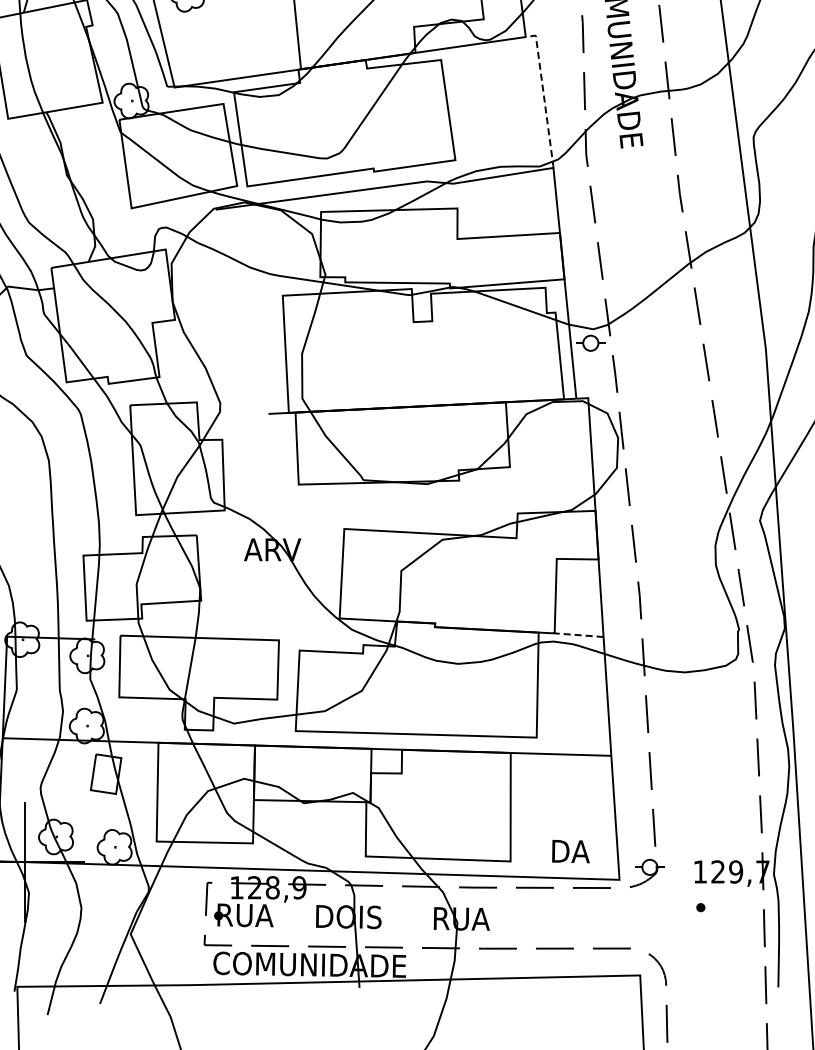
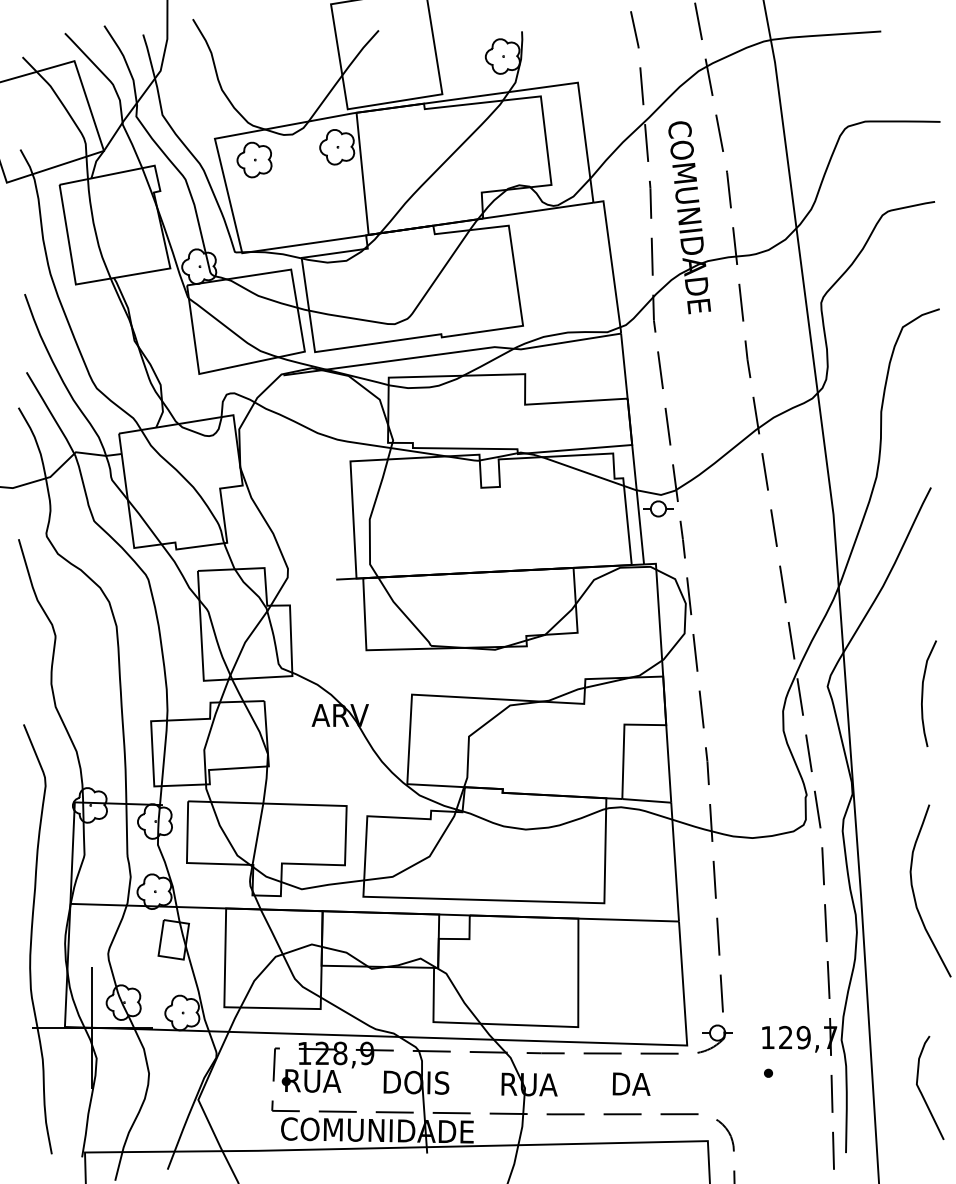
line: (543, 96) -> (611, 262), dashed -> solid
line: (578, 634) -> (646, 800), dashed -> solid
text: (570, 850) -> (631, 1083), moved

